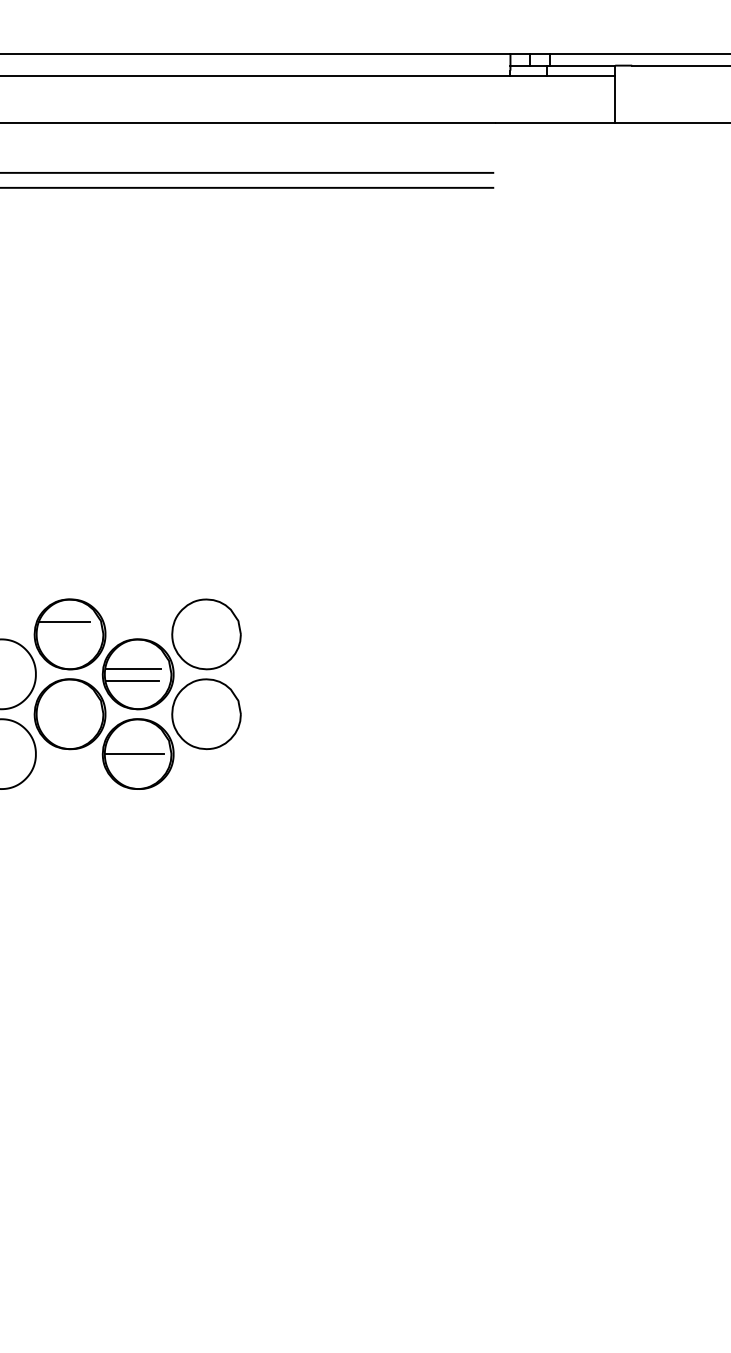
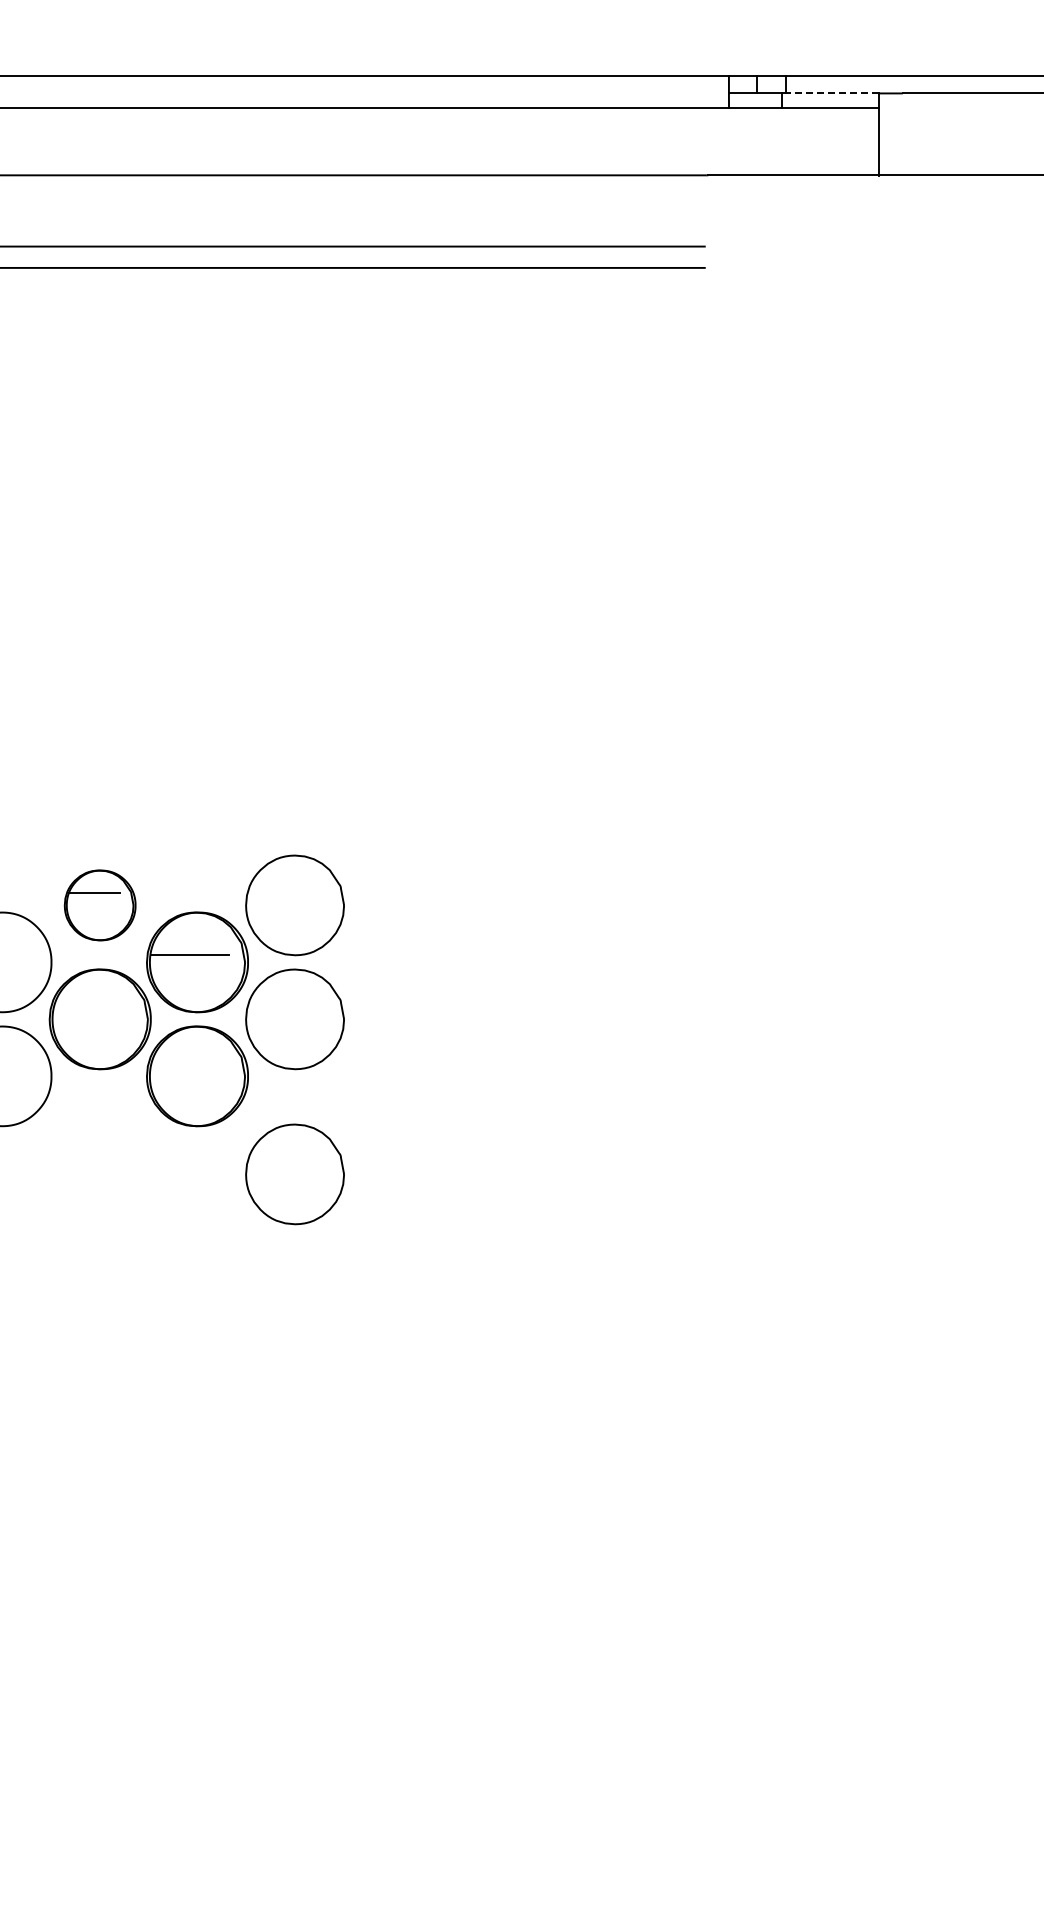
line: (582, 65) -> (831, 93), solid -> dashed
part: (69, 634) -> (99, 905), size x0.7
line: (132, 681) -> (189, 972), removed
line: (134, 753) -> (192, 1075), removed
part: (206, 822) -> (294, 1174), added

